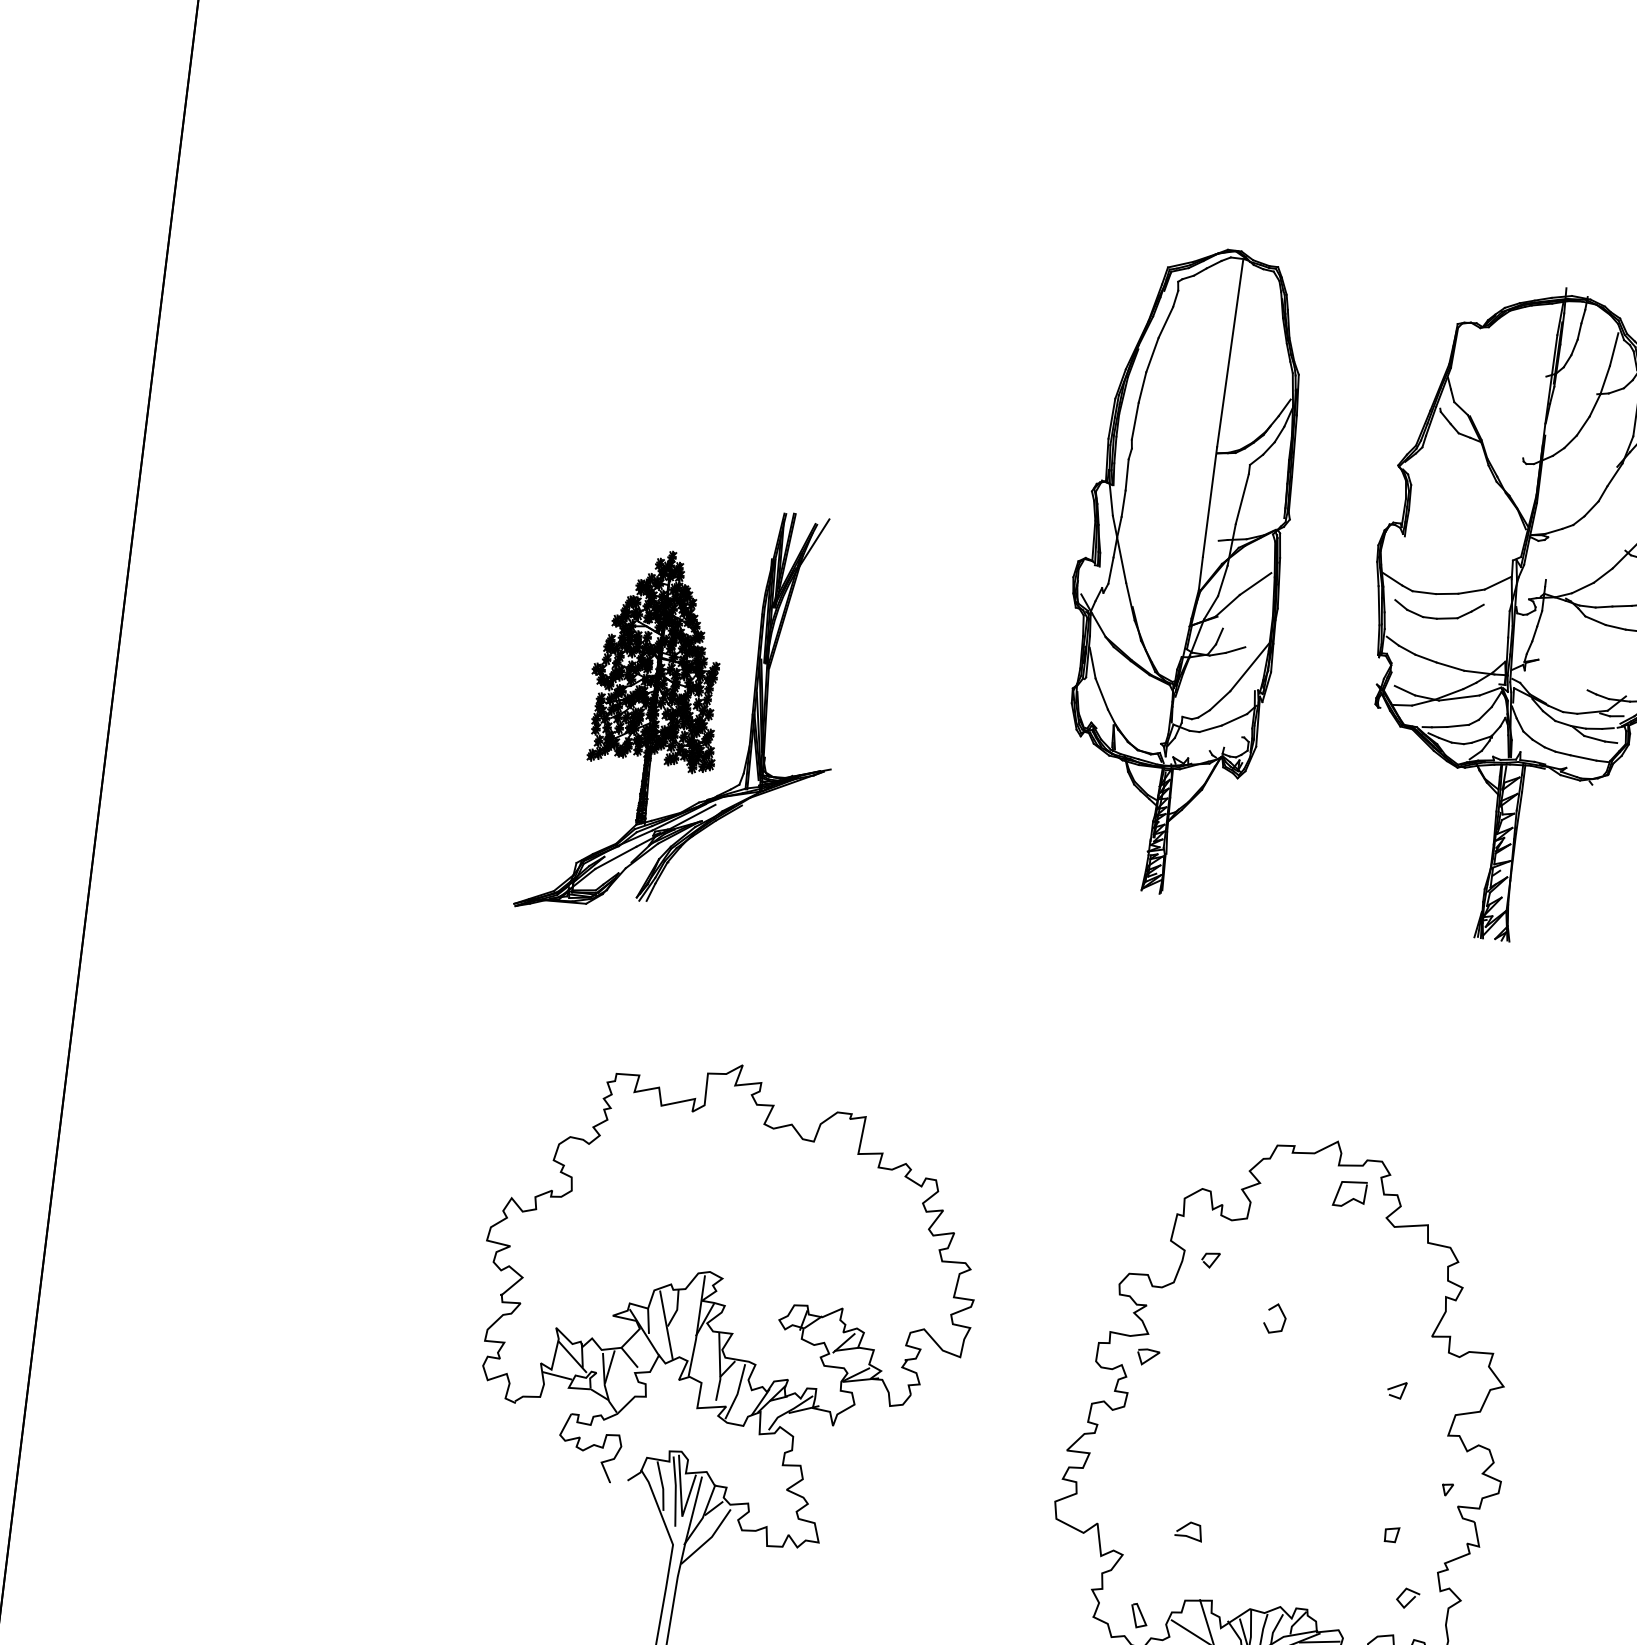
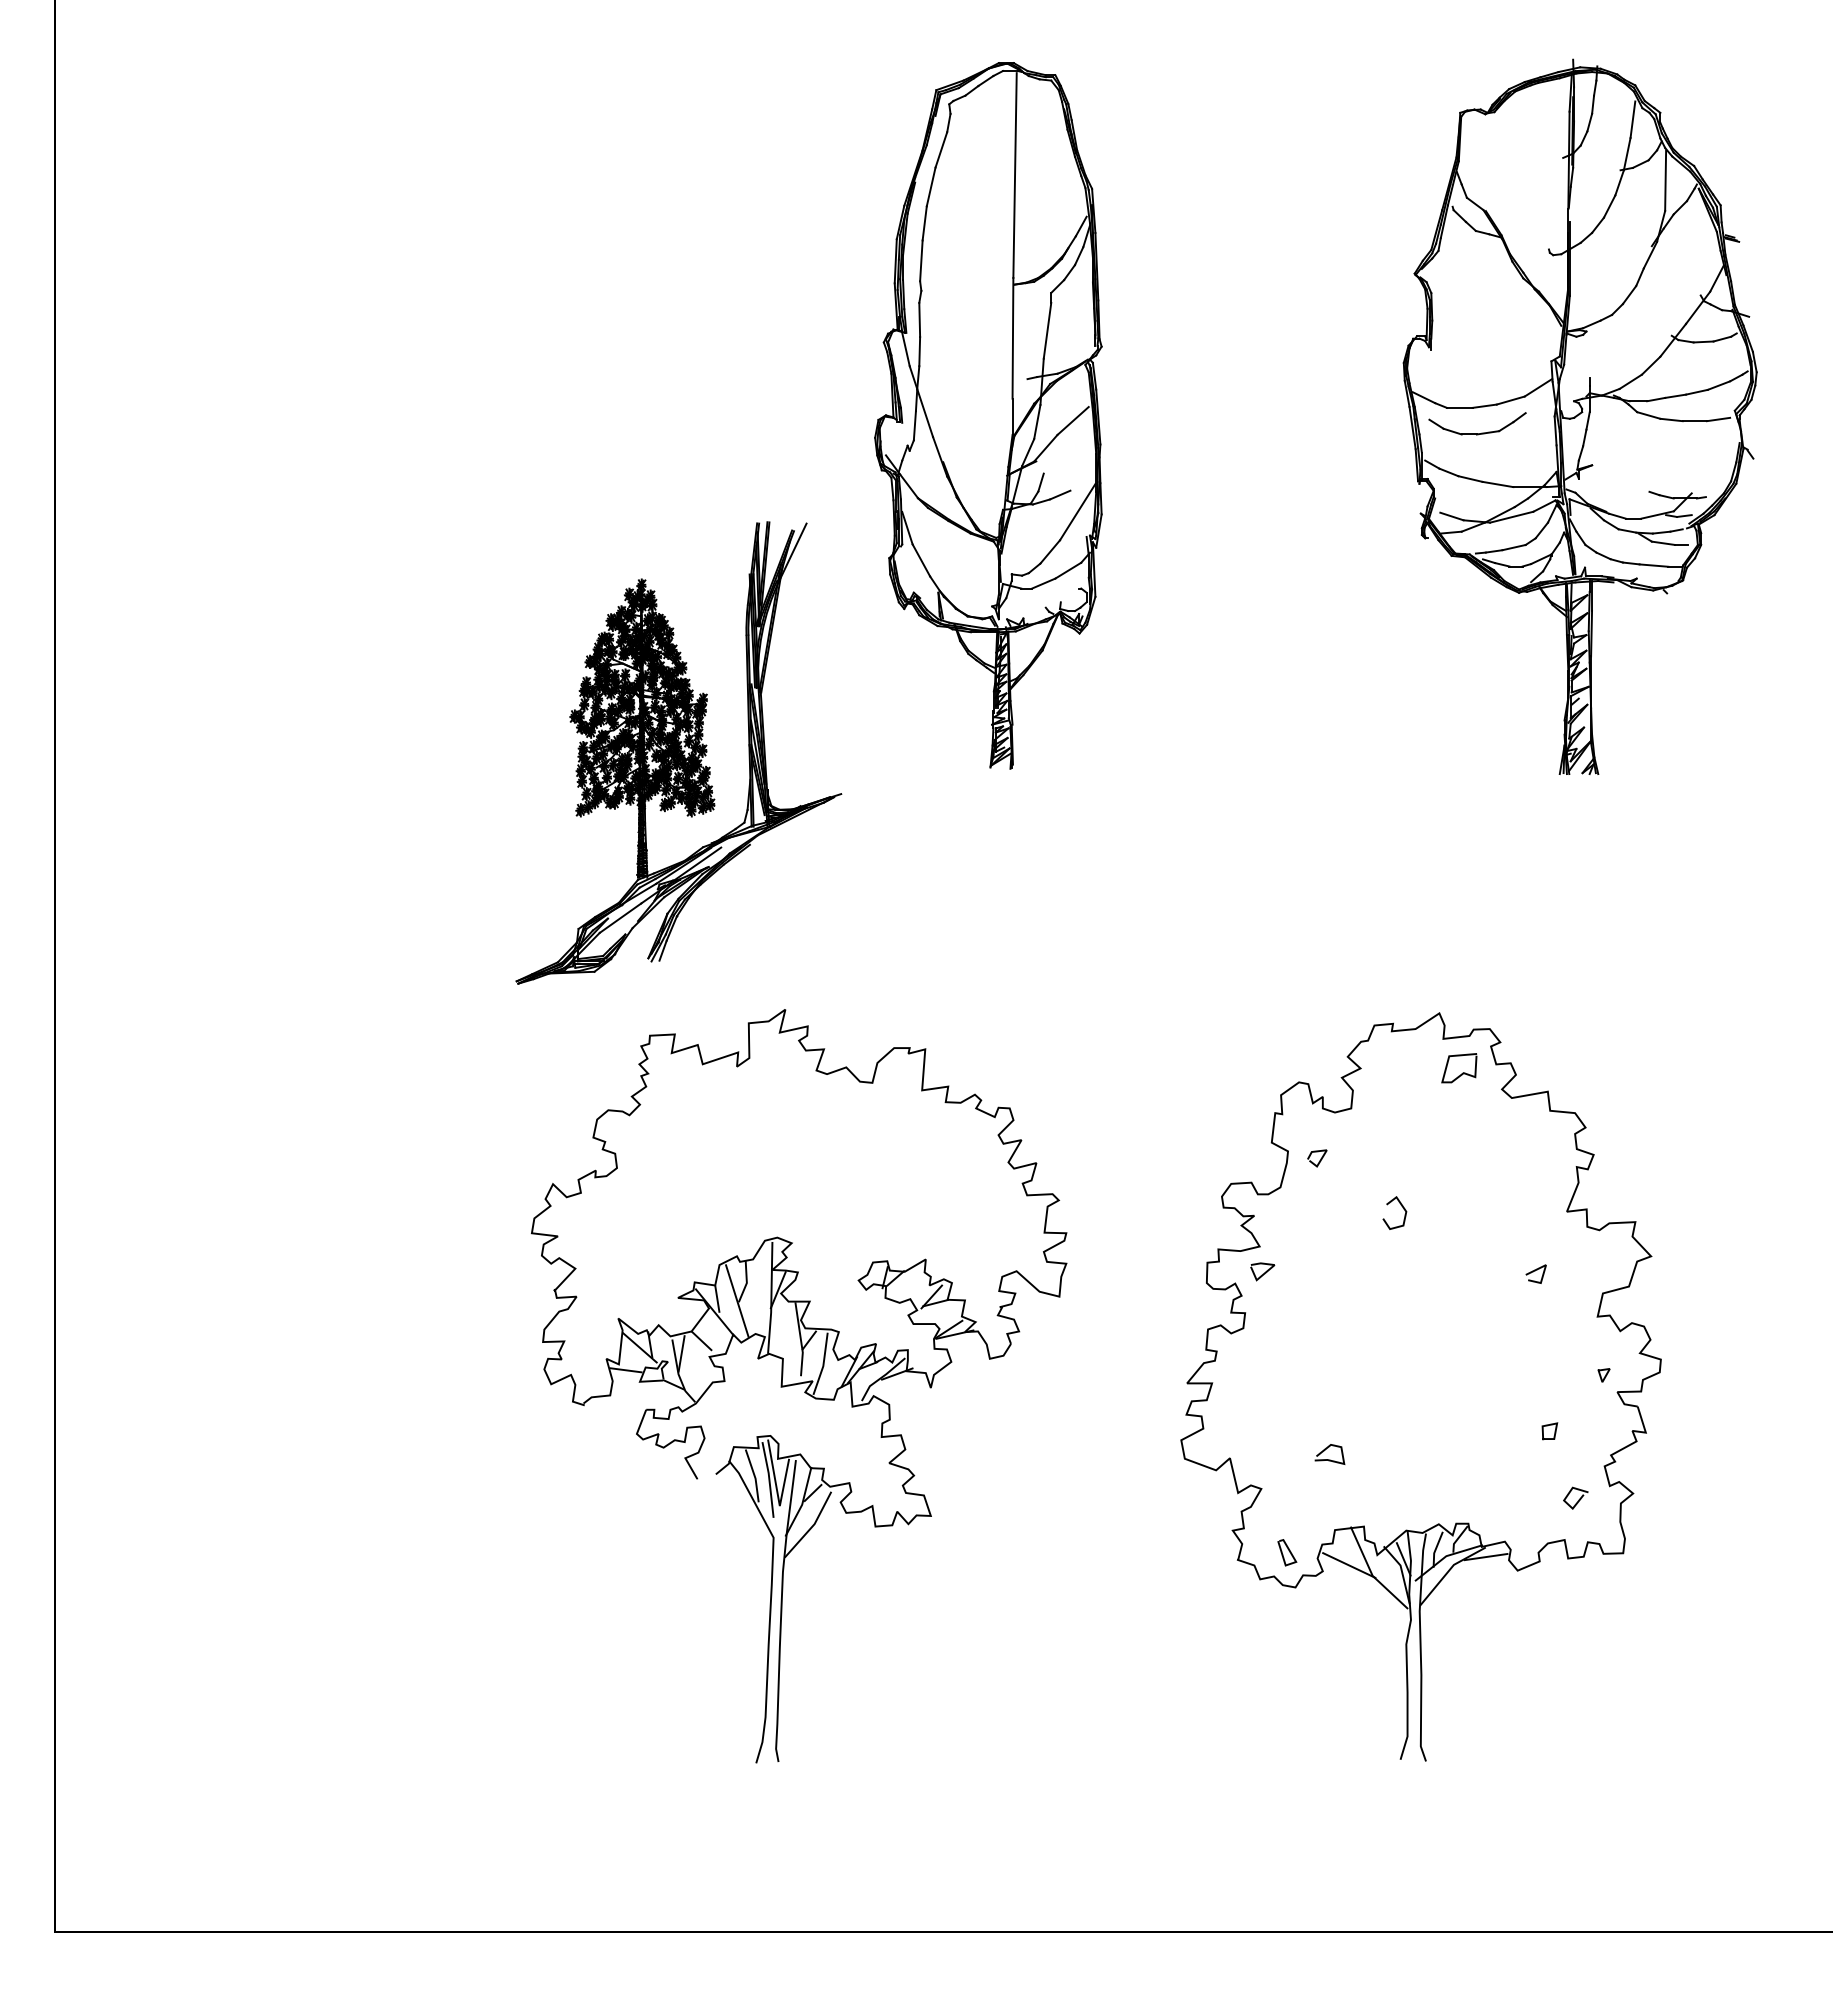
part: (1179, 569) -> (988, 415), moved
part: (687, 713) -> (678, 752), moved

